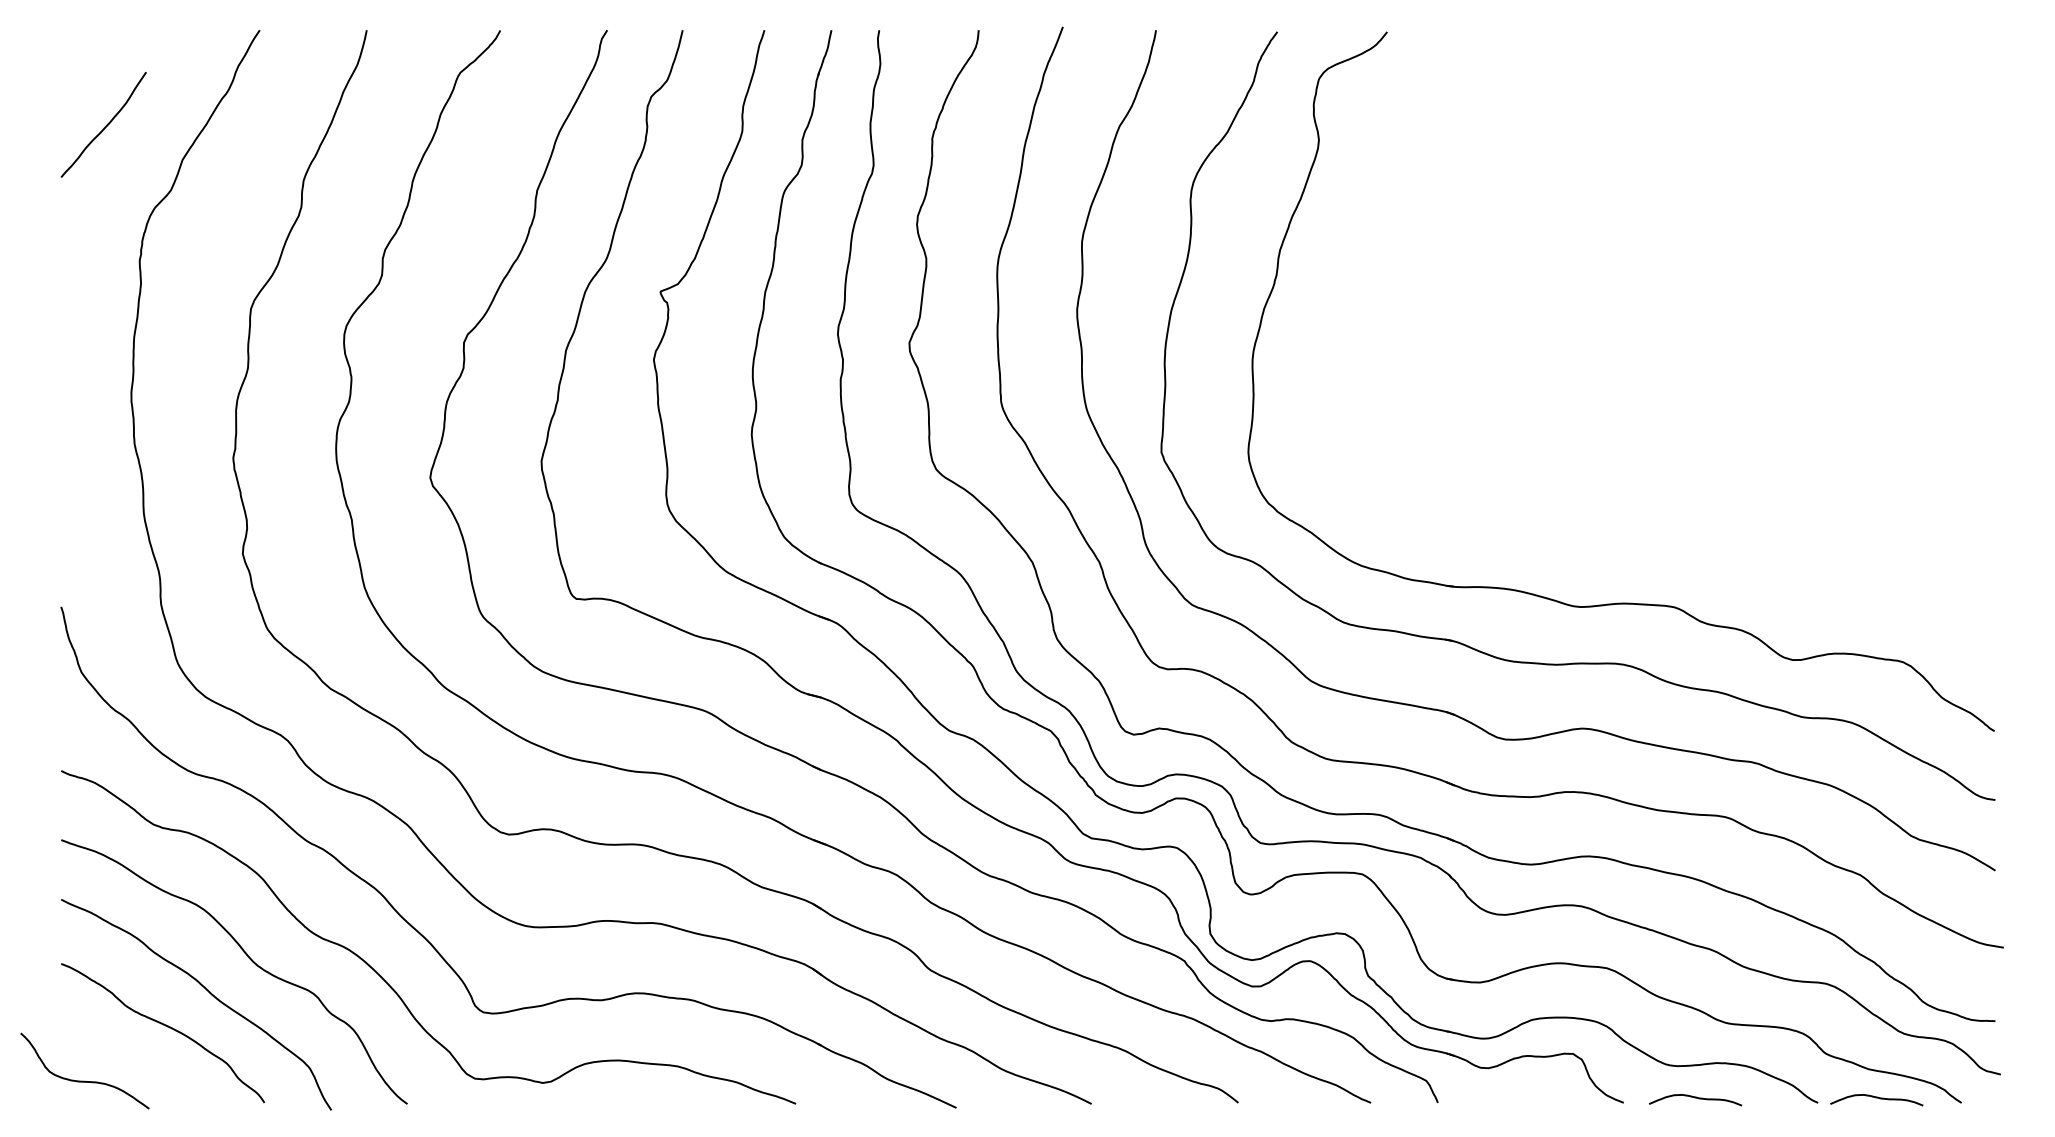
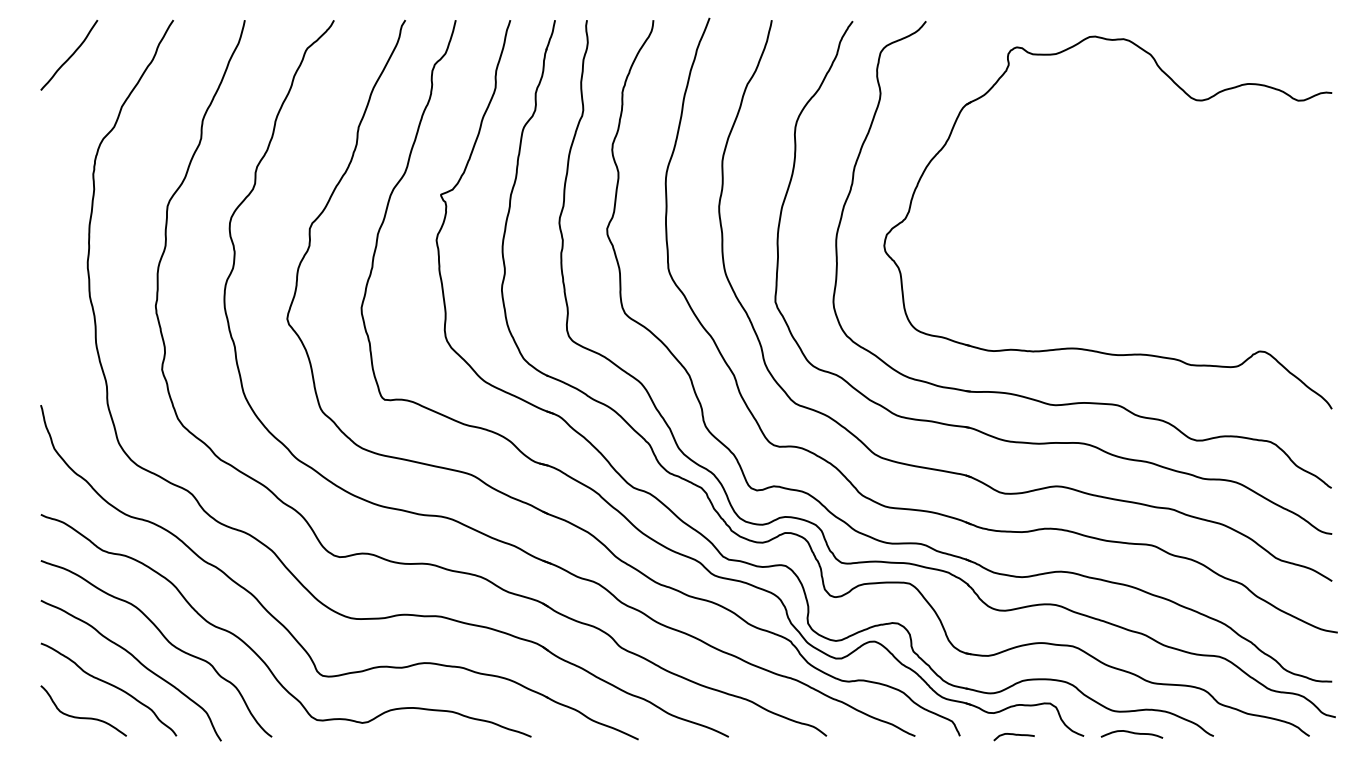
curve: (105, 125) -> (70, 55), moved
part: (1625, 522) -> (1085, 348), added
curve: (84, 1080) -> (83, 717), moved
curve: (1876, 1098) -> (1252, 733), removed
curve: (1518, 1101) -> (1013, 735), added

